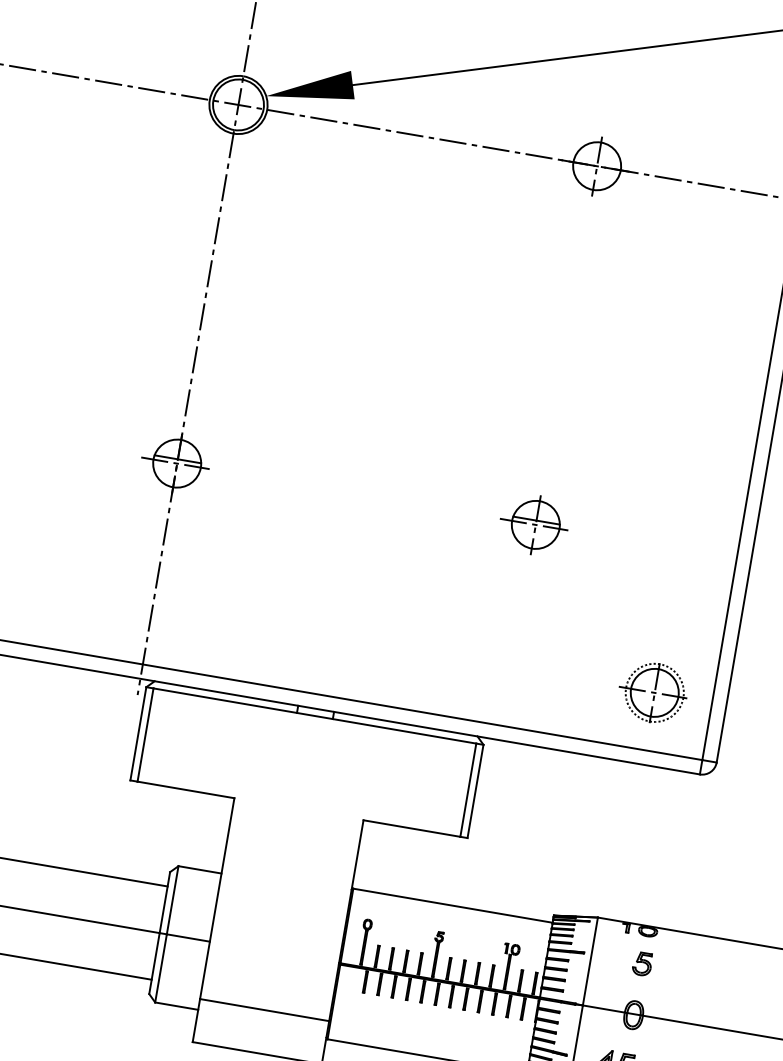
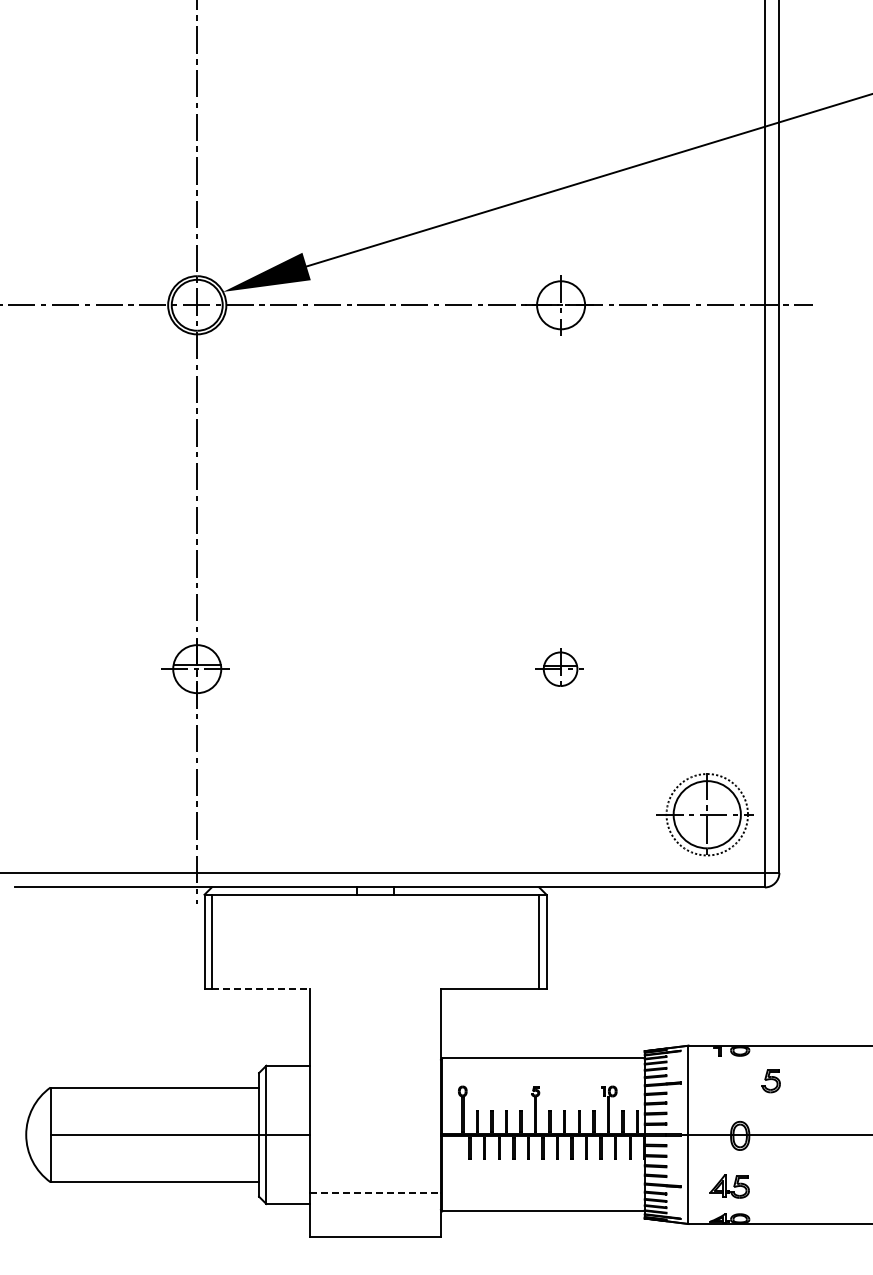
part: (534, 524) -> (559, 669), size x0.7
part: (652, 692) -> (704, 814), size x1.4
line: (186, 790) -> (261, 989), solid -> dashed
part: (641, 964) -> (770, 1081), moved
line: (265, 1010) -> (376, 1193), solid -> dashed

